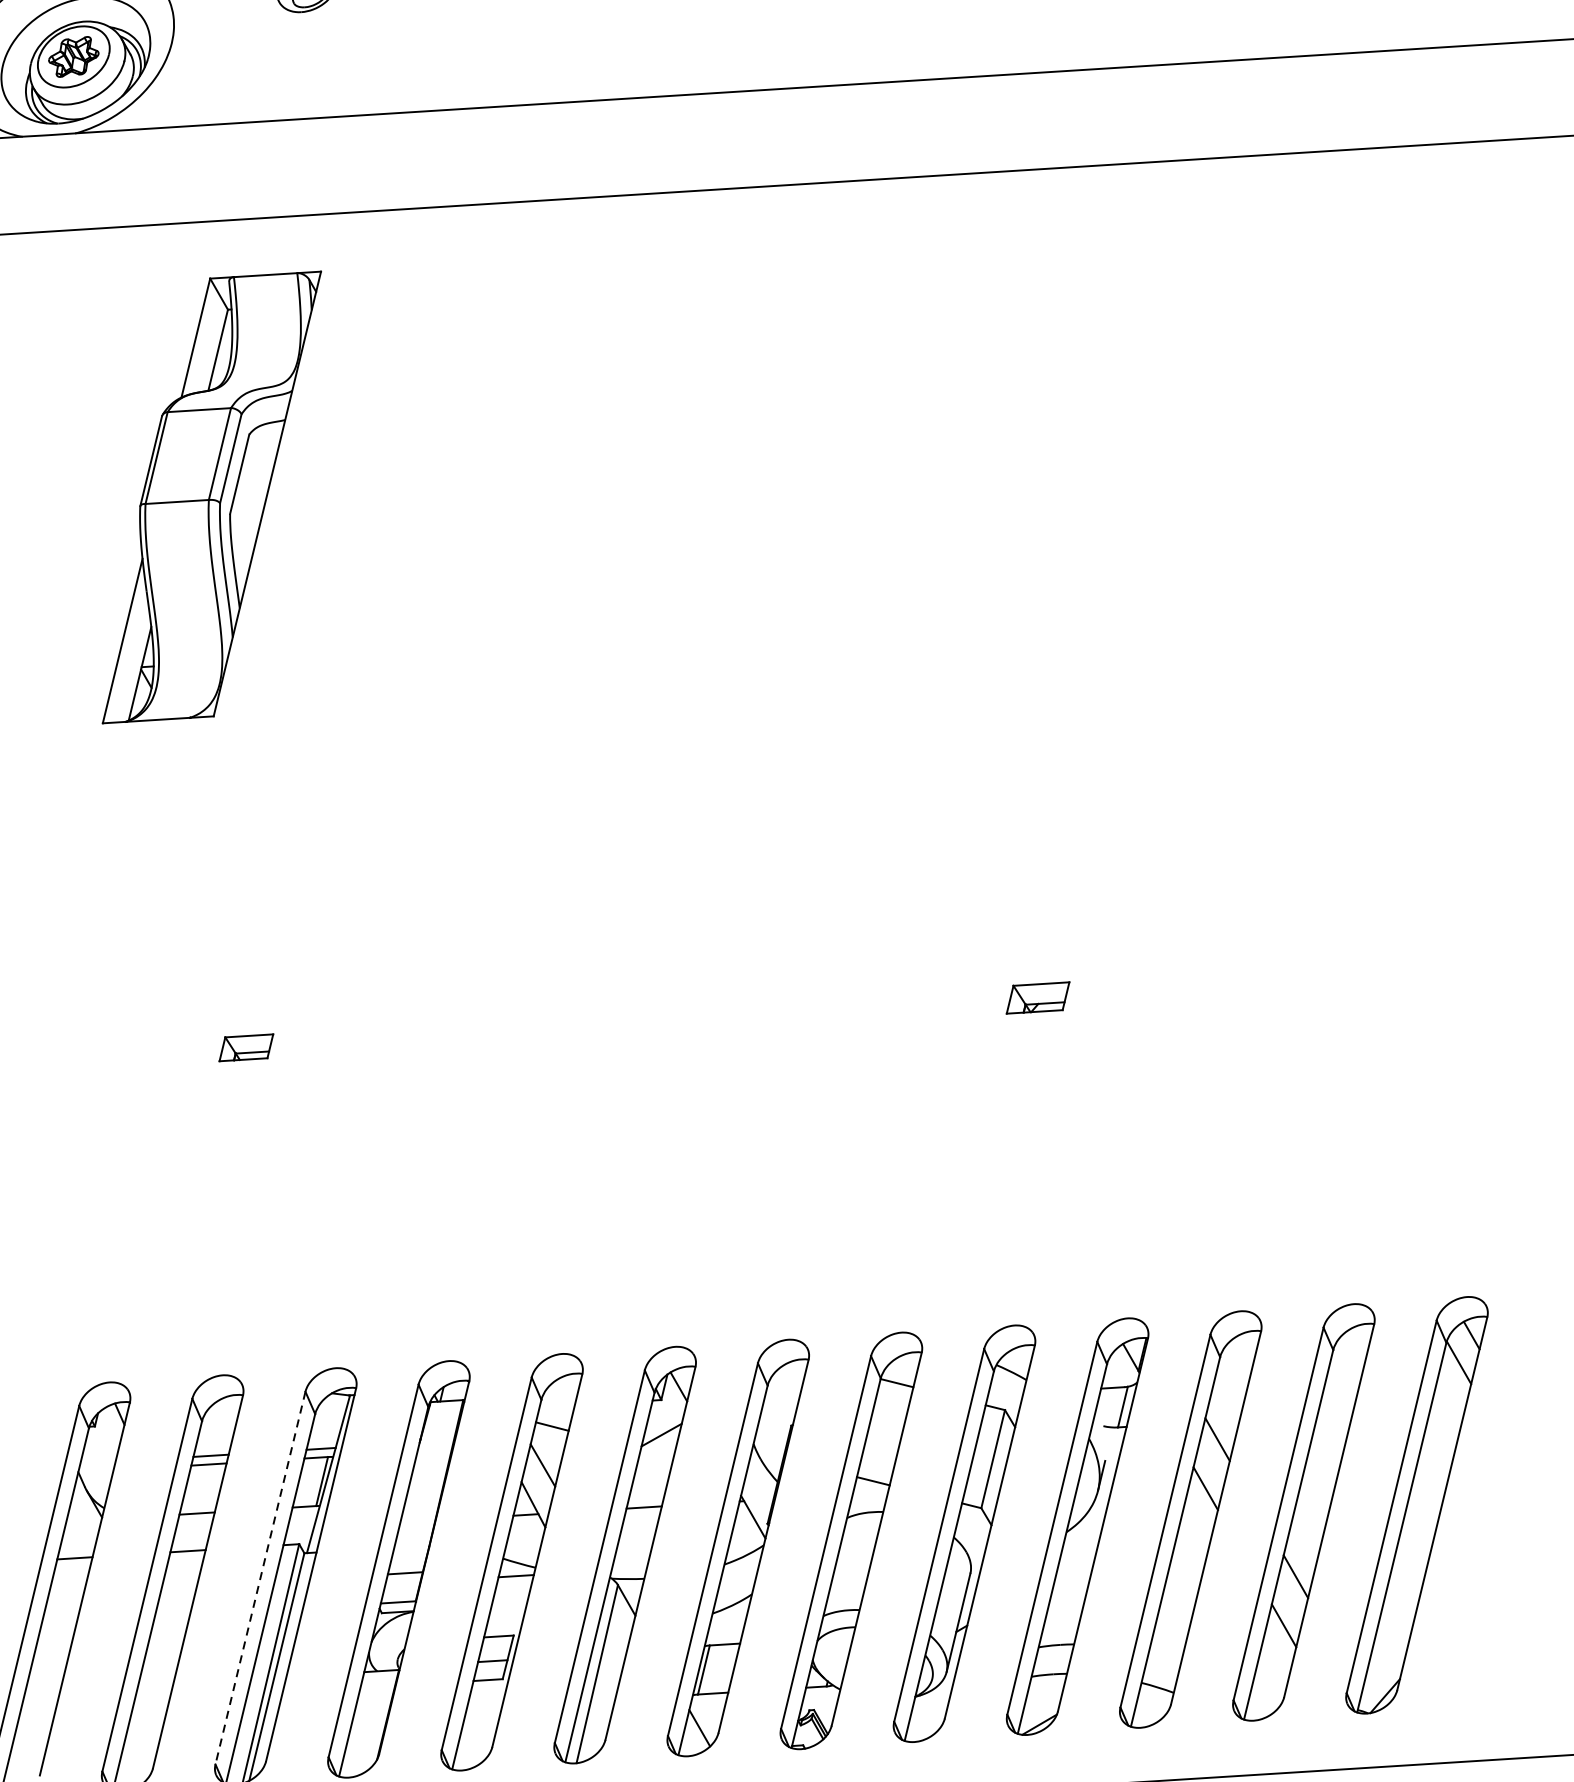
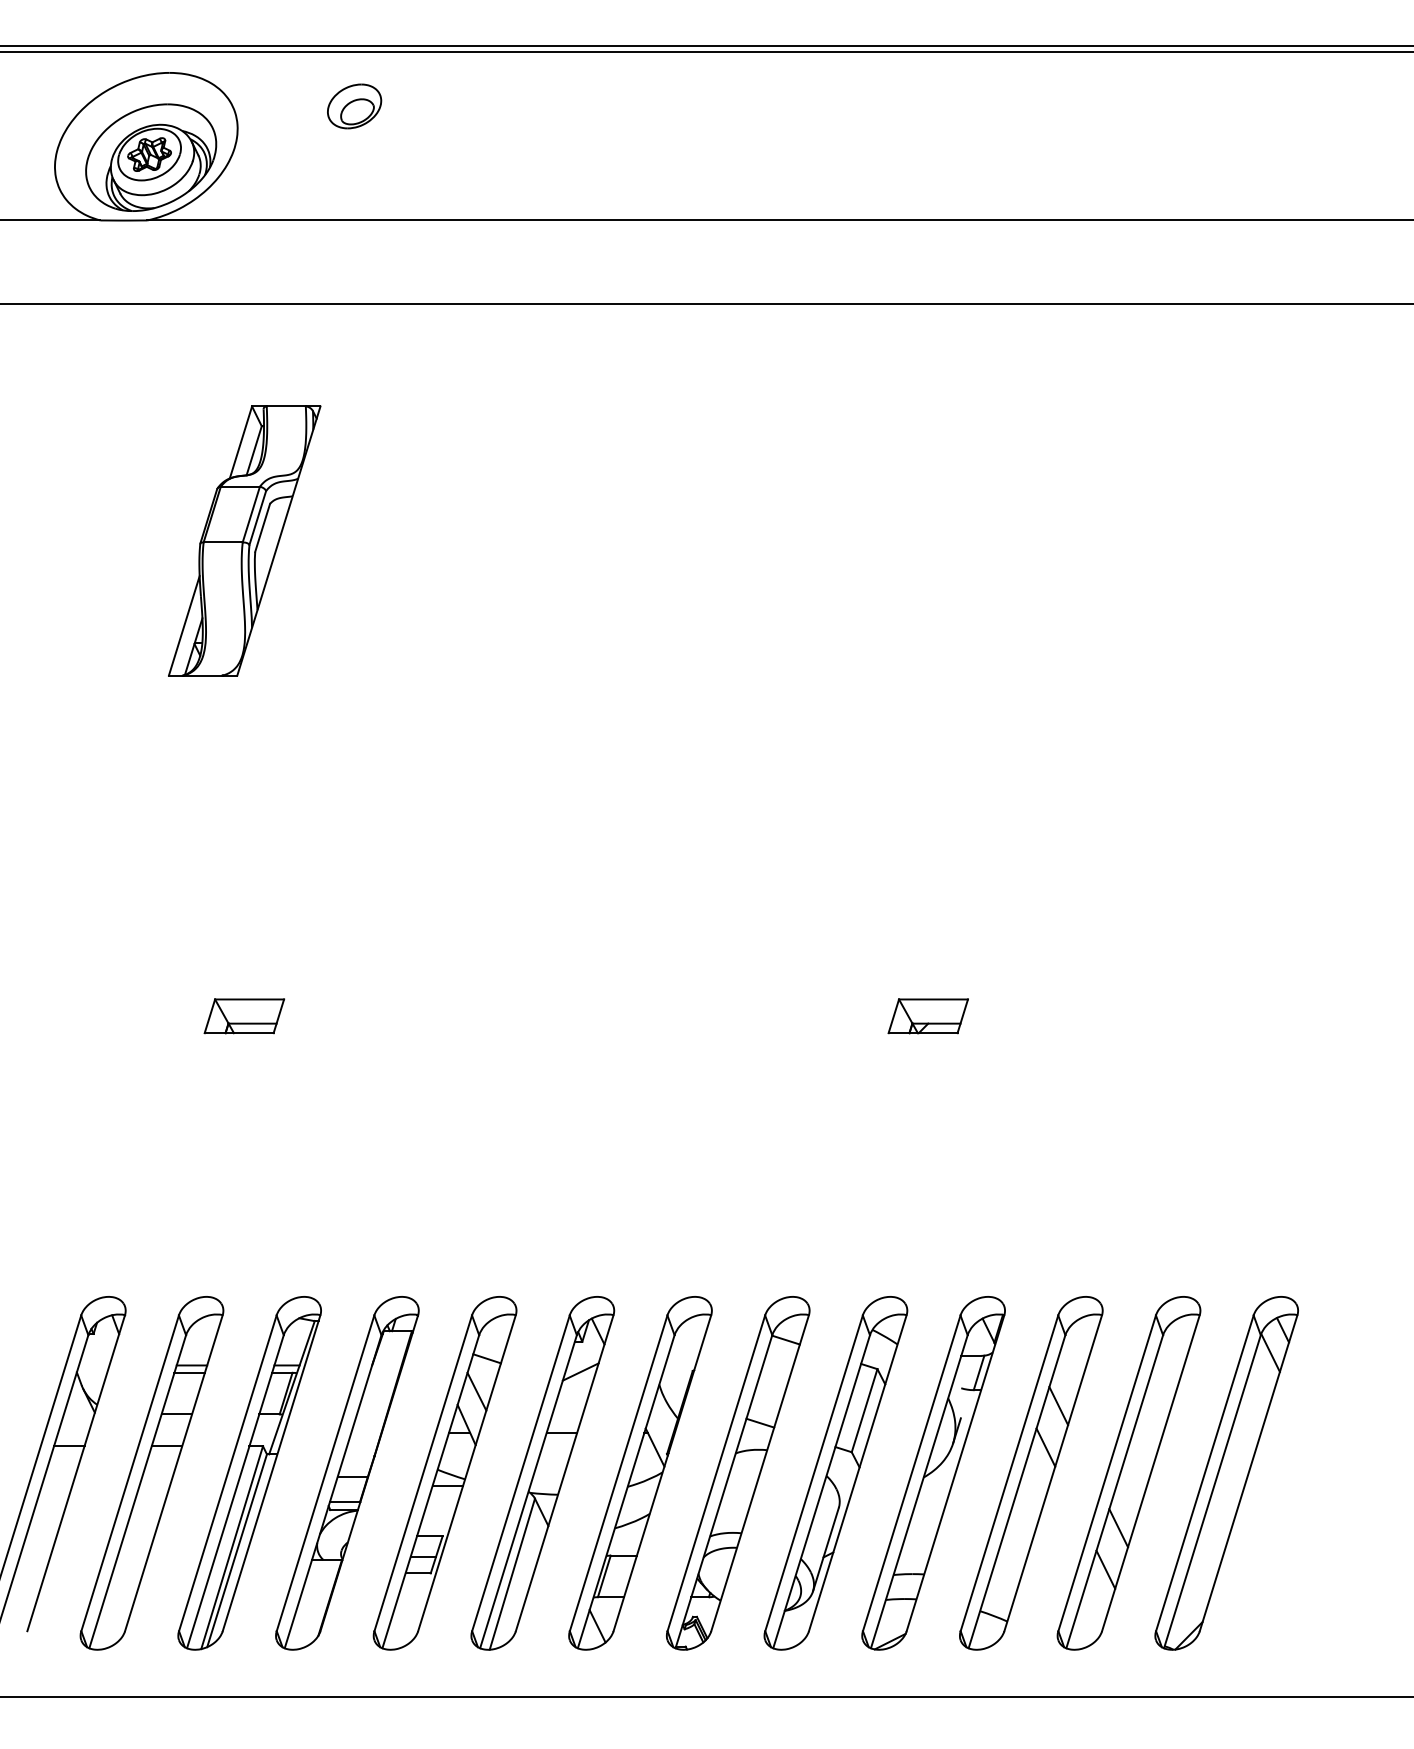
part: (211, 496) -> (244, 540), size x0.71
part: (1037, 998) -> (927, 1016), size x1.43
part: (246, 1047) -> (244, 1016), size x1.67
line: (260, 1578) -> (227, 1473), dashed -> solid

